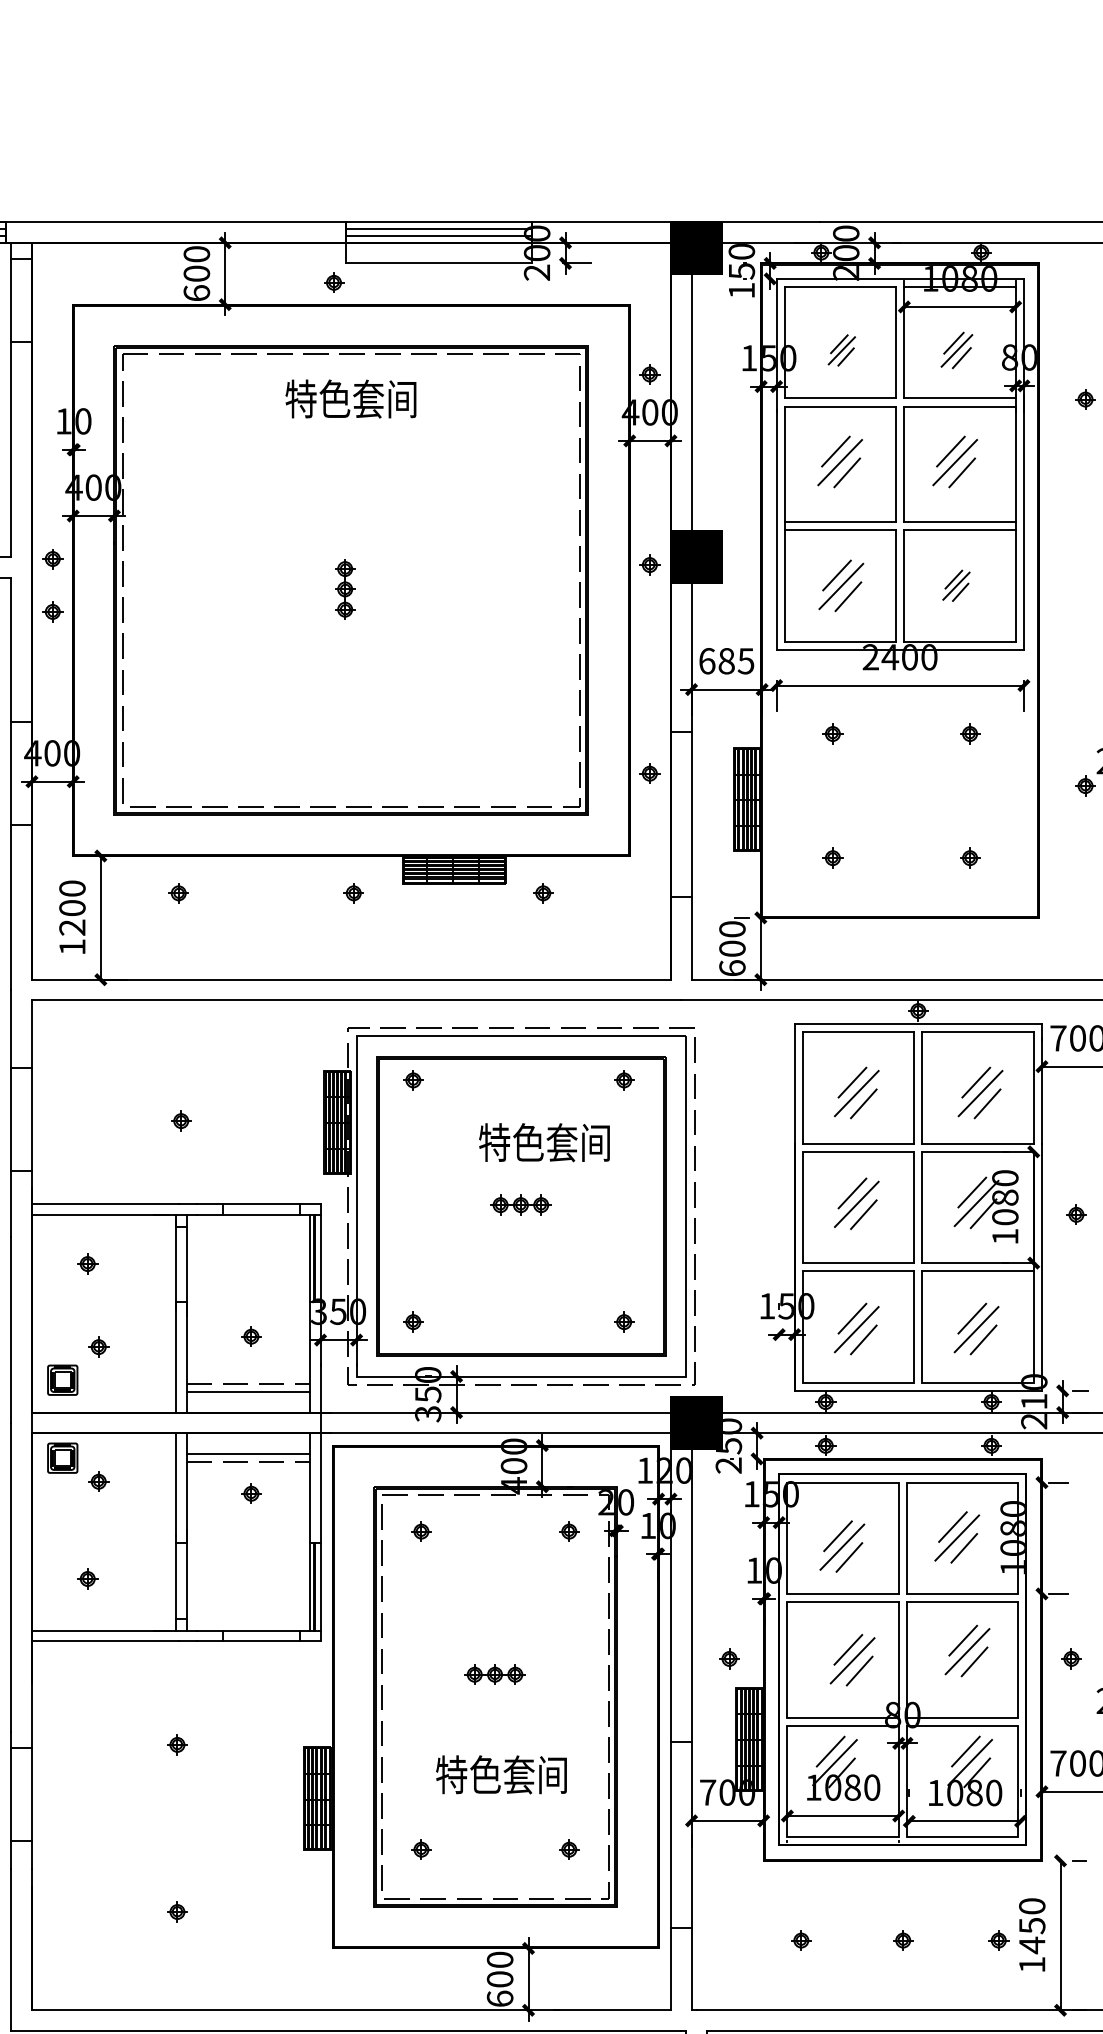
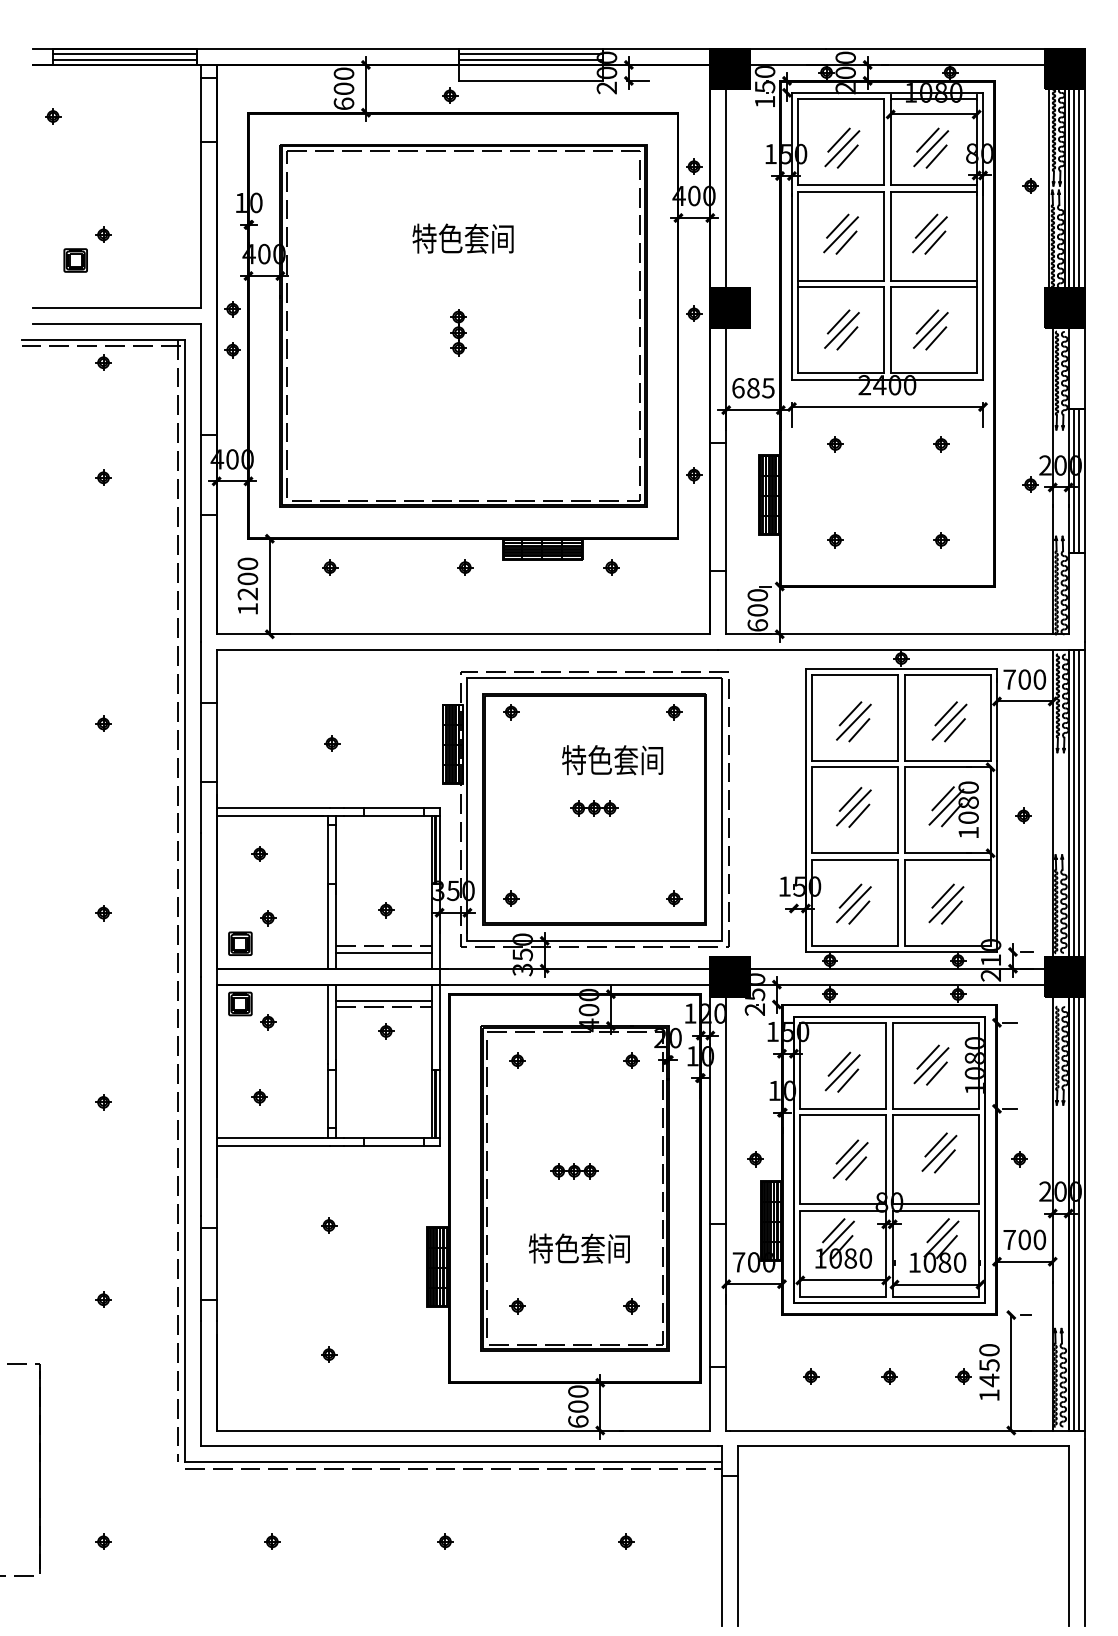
part: (842, 349) -> (842, 147), size x1.67
part: (957, 349) -> (931, 147), size x1.43
text: (350, 398) -> (462, 238), moved
part: (955, 585) -> (930, 329), size x1.67

